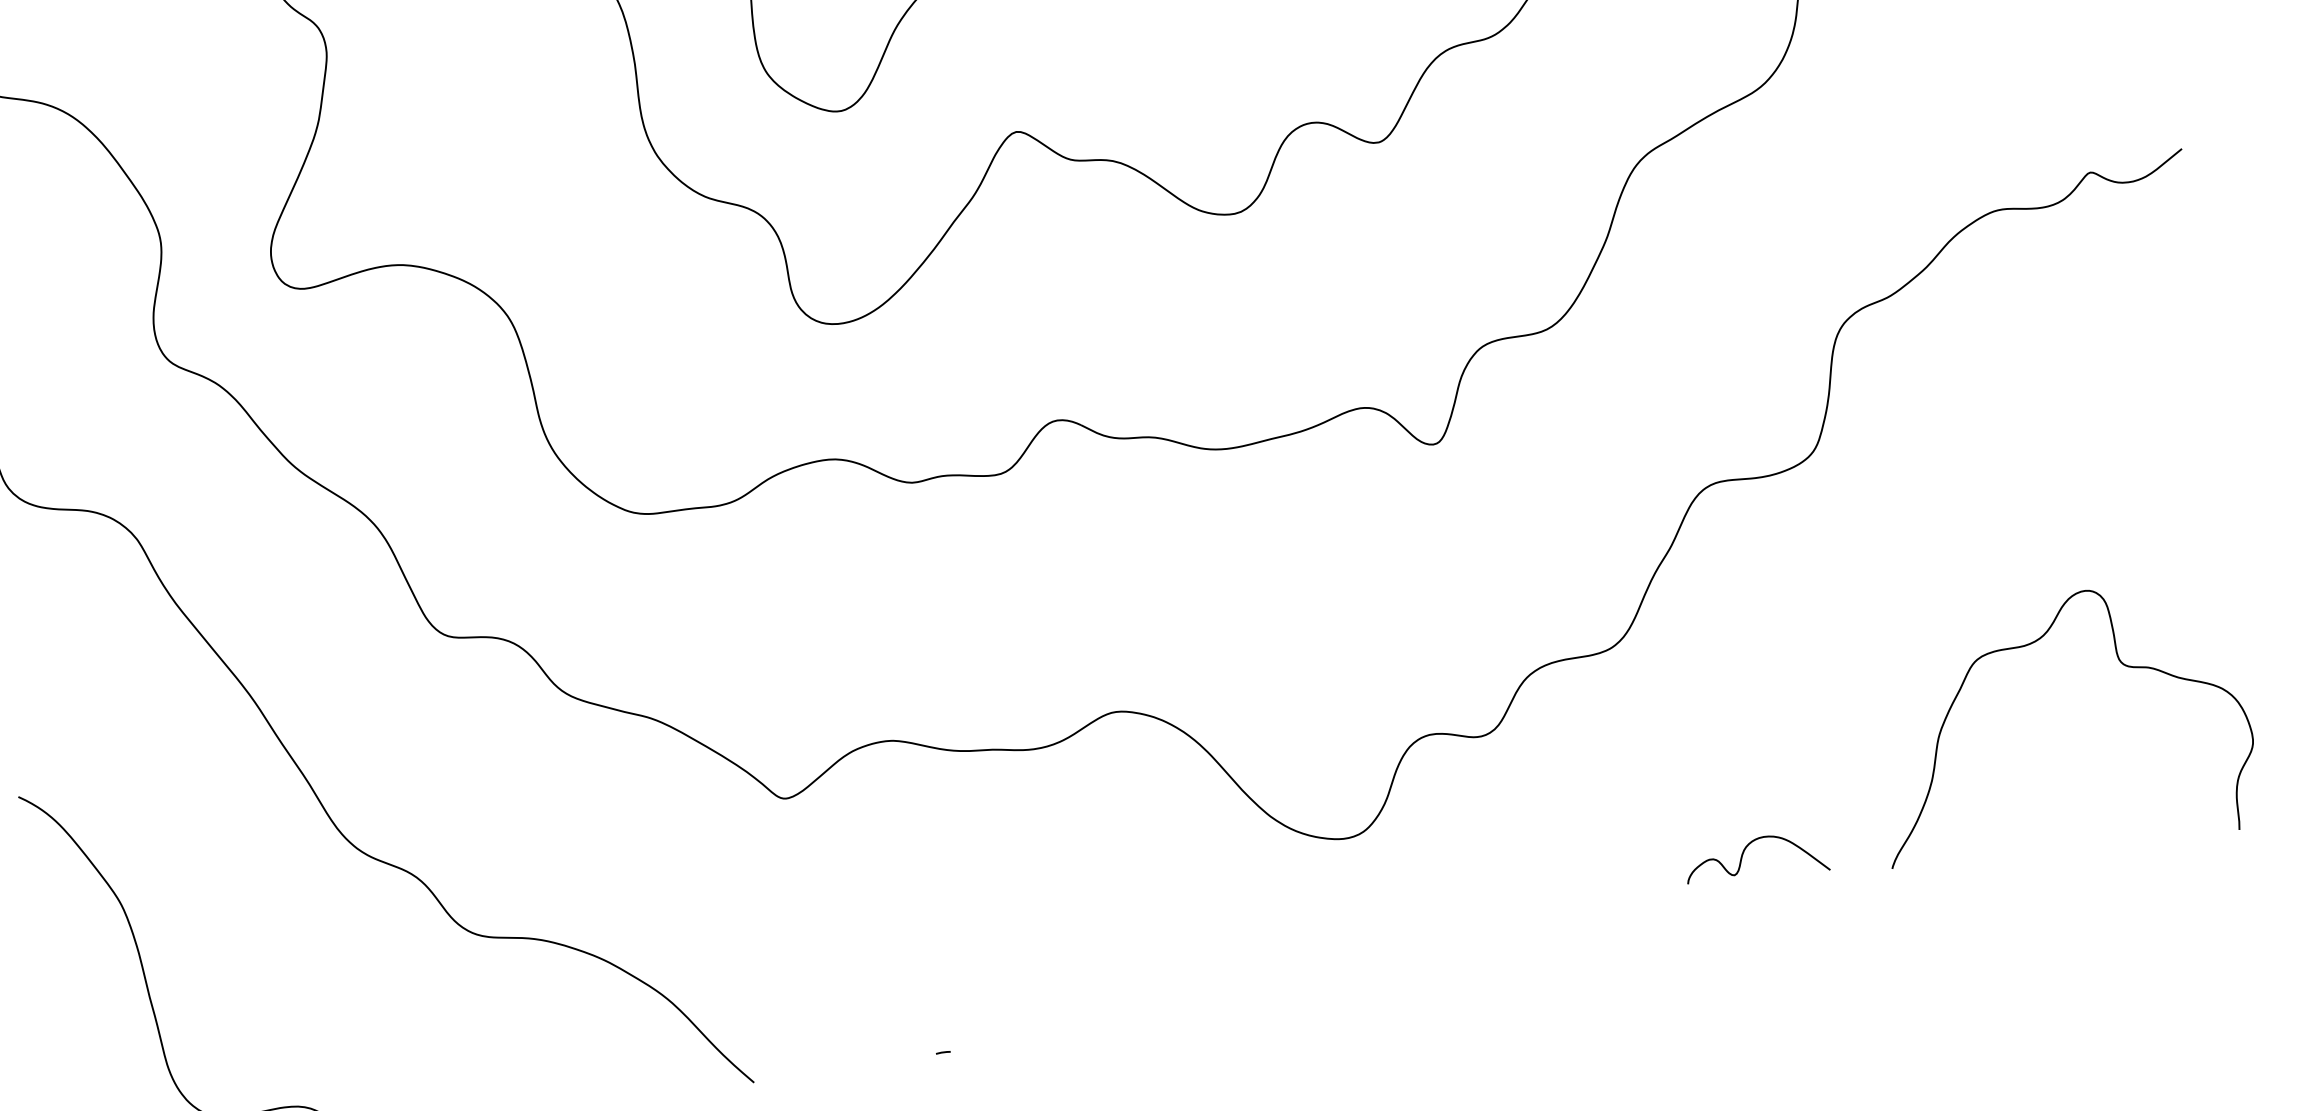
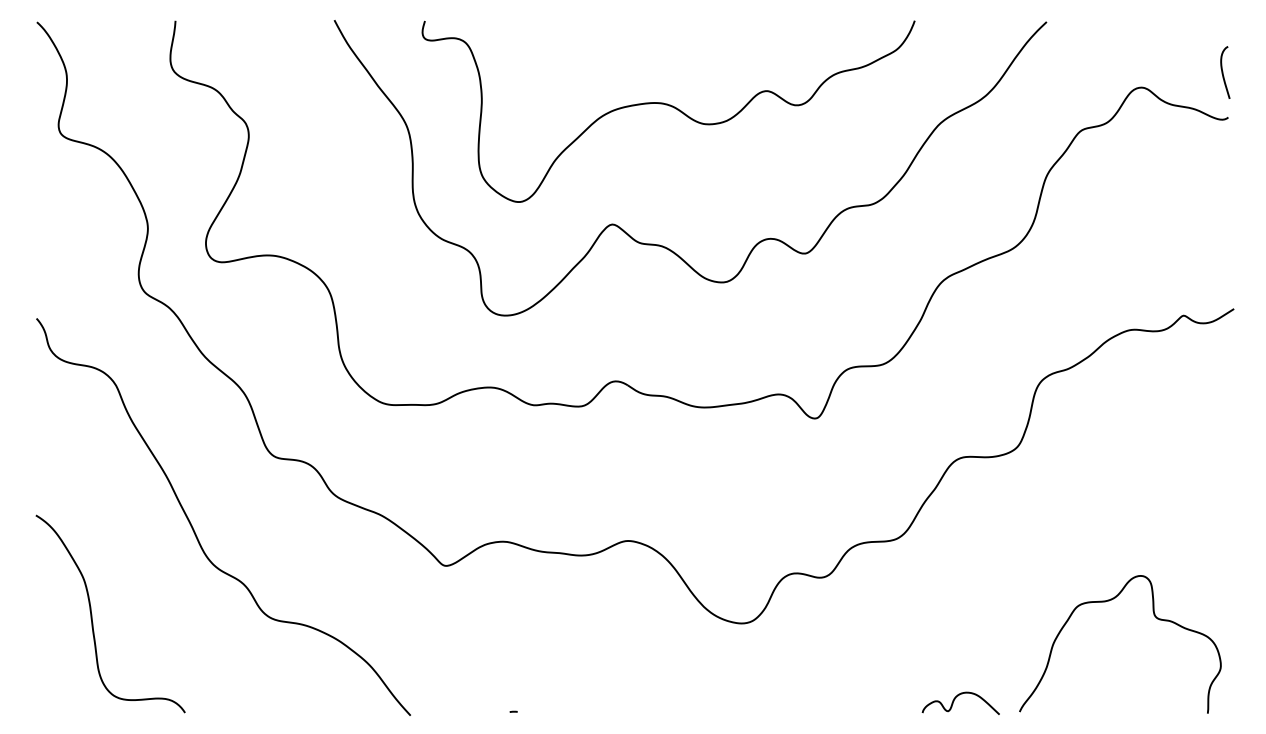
curve: (2117, 661) -> (1153, 615), moved
curve: (1745, 851) -> (955, 699), moved

